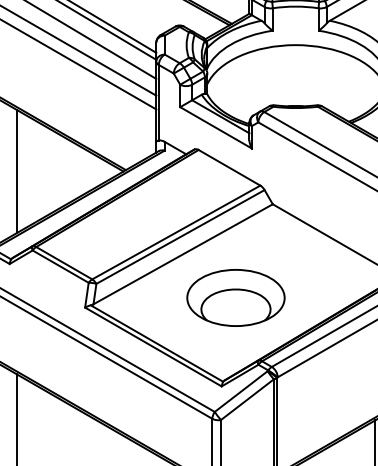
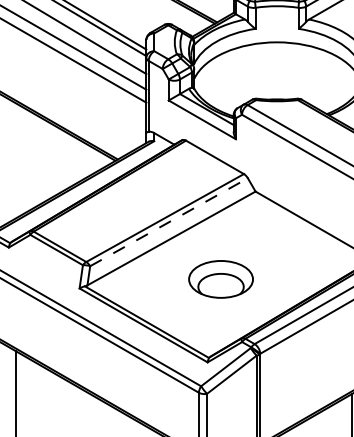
line: (16, 171) -> (15, 160), removed
line: (180, 236) -> (169, 221), solid -> dashed
part: (235, 297) -> (220, 278), size x0.7

